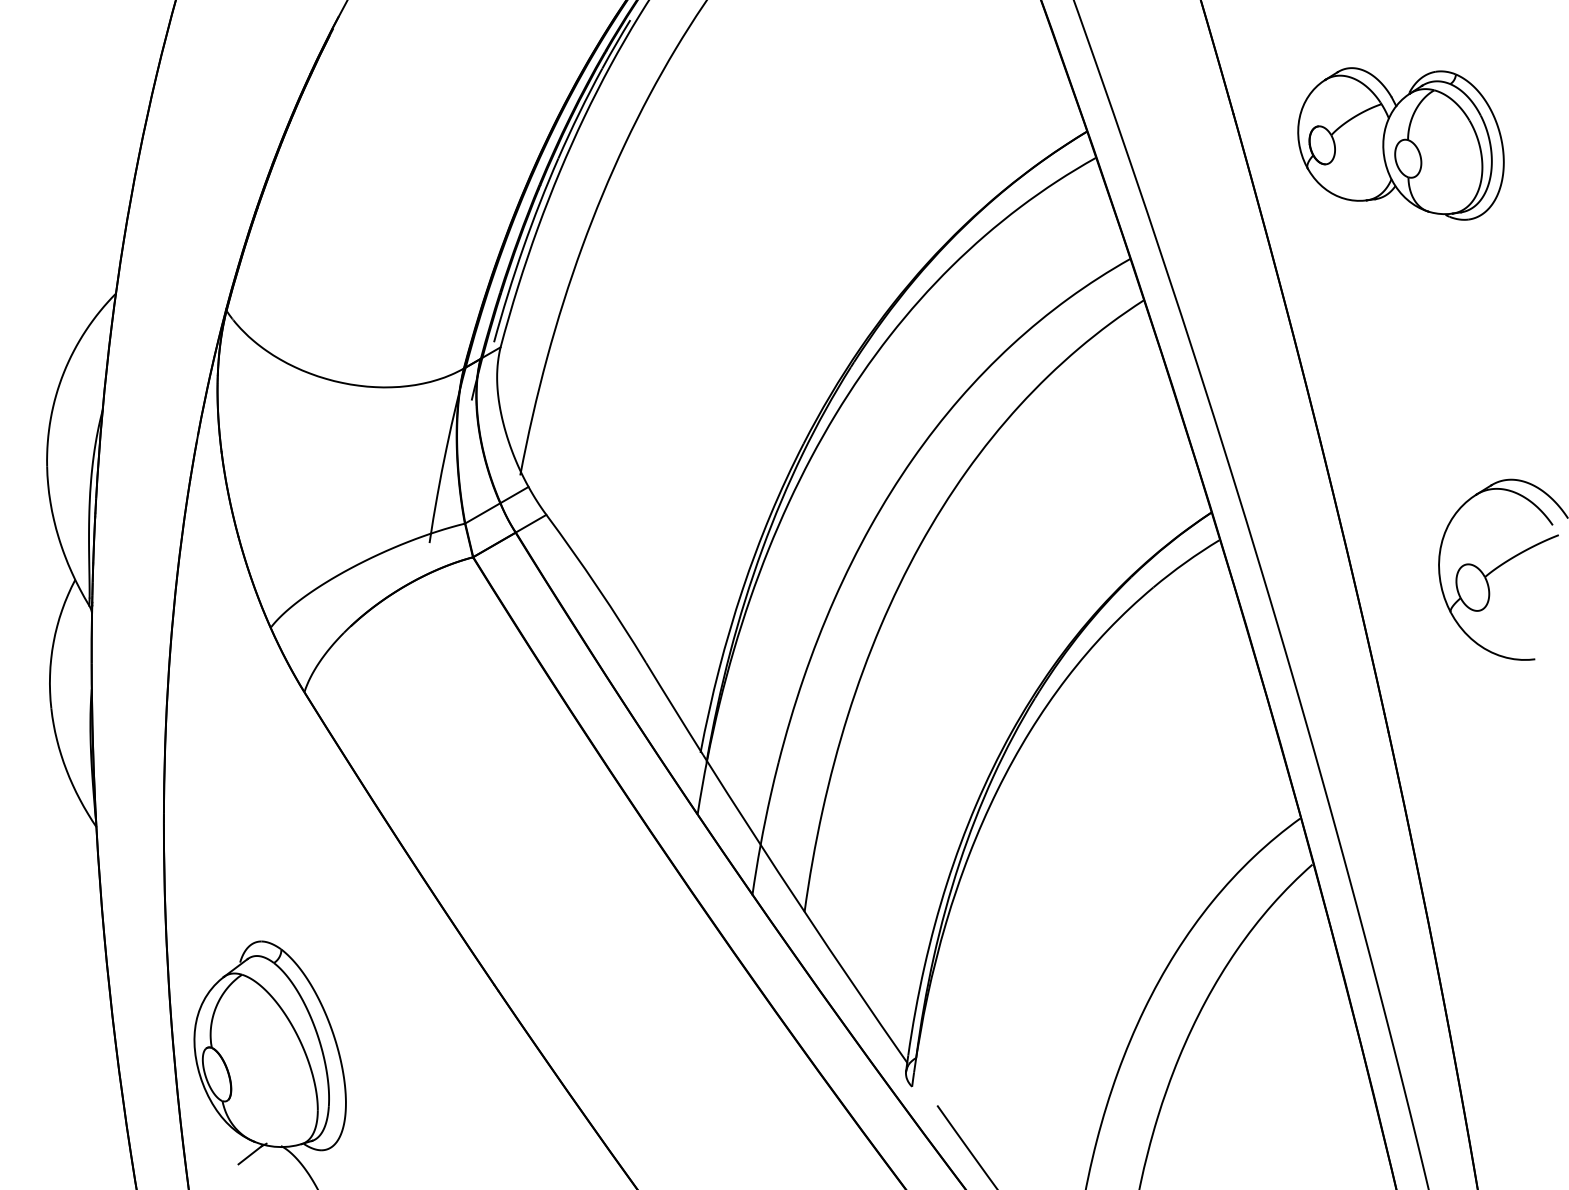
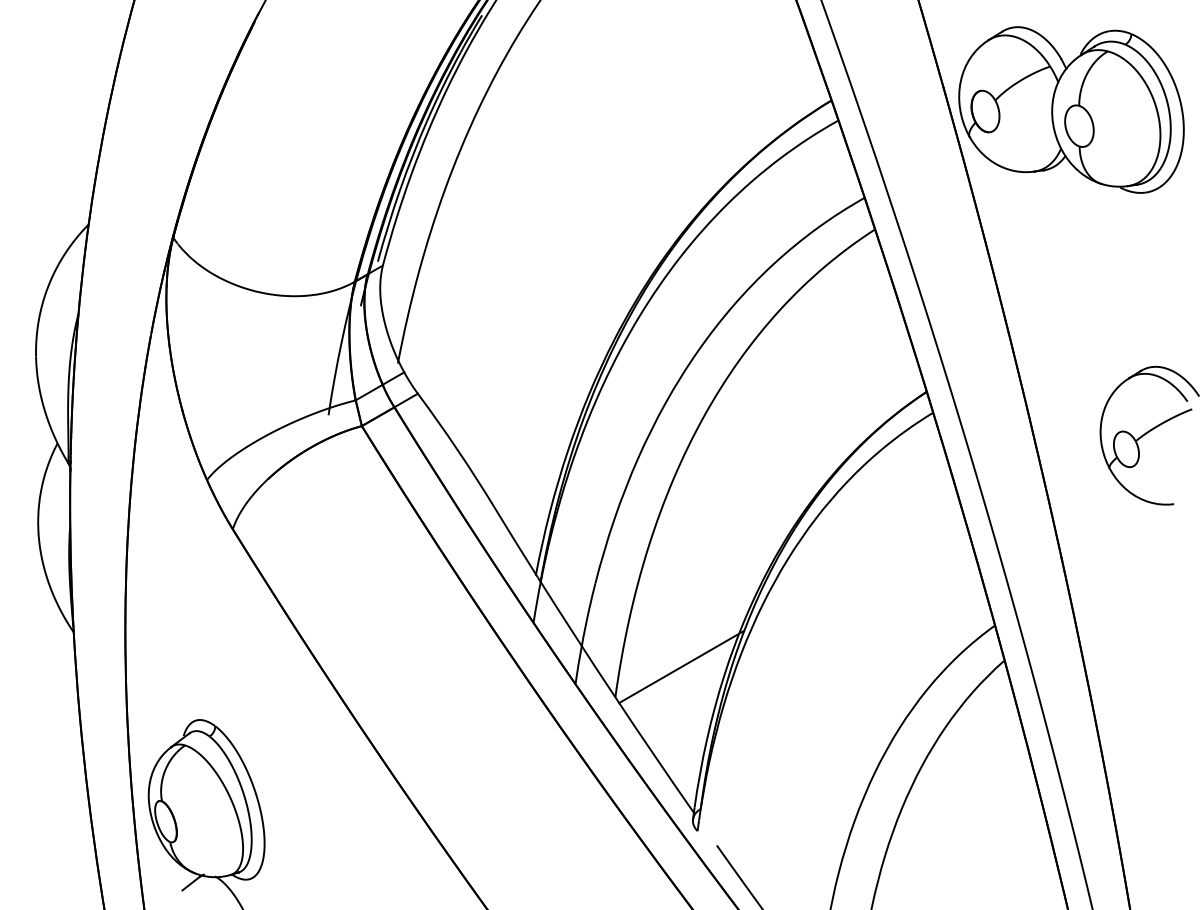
part: (1400, 143) -> (1071, 109), size x1.43
line: (890, 872) -> (681, 667), added

